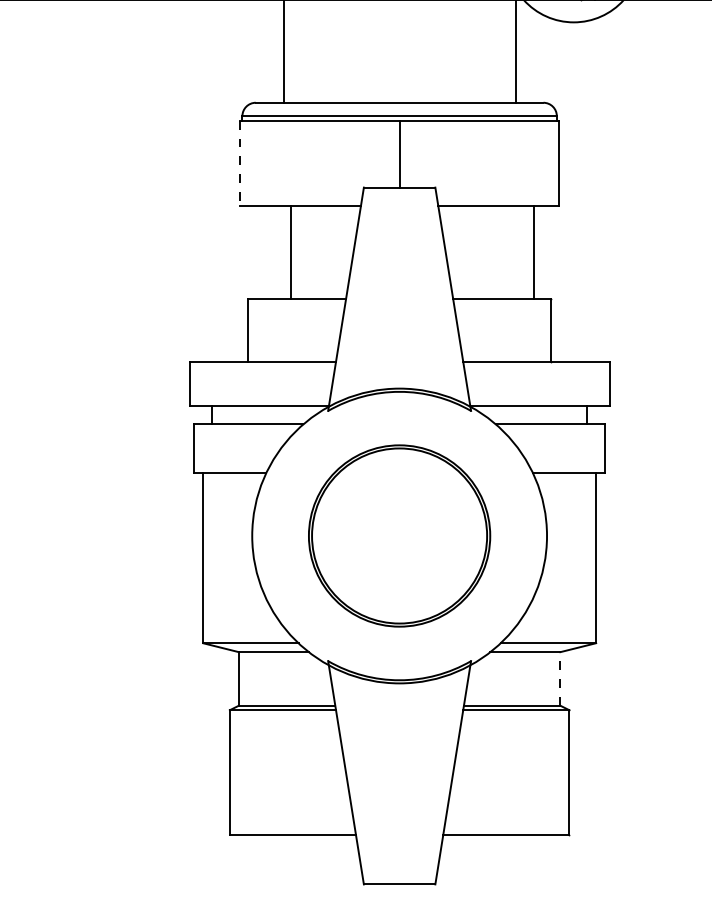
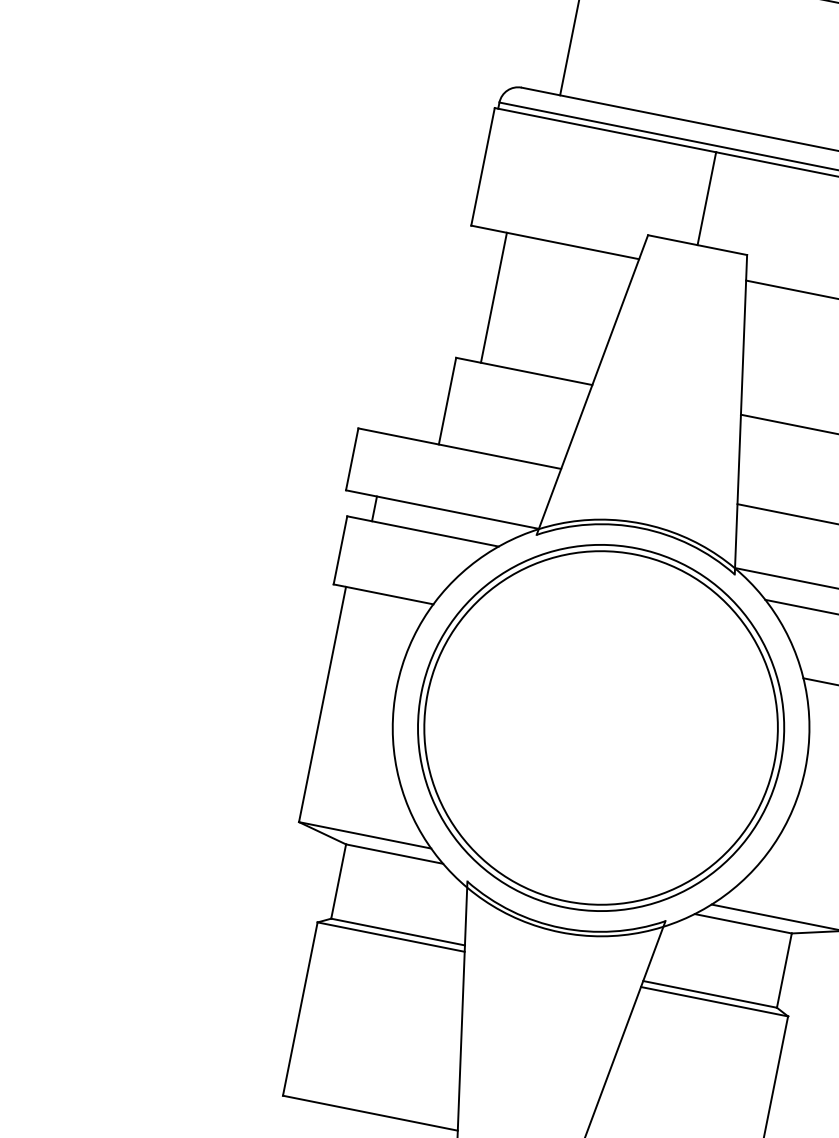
line: (239, 163) -> (482, 167), dashed -> solid
line: (290, 252) -> (493, 297), moved
part: (399, 535) -> (601, 727), size x1.43
line: (560, 678) -> (784, 970), dashed -> solid

